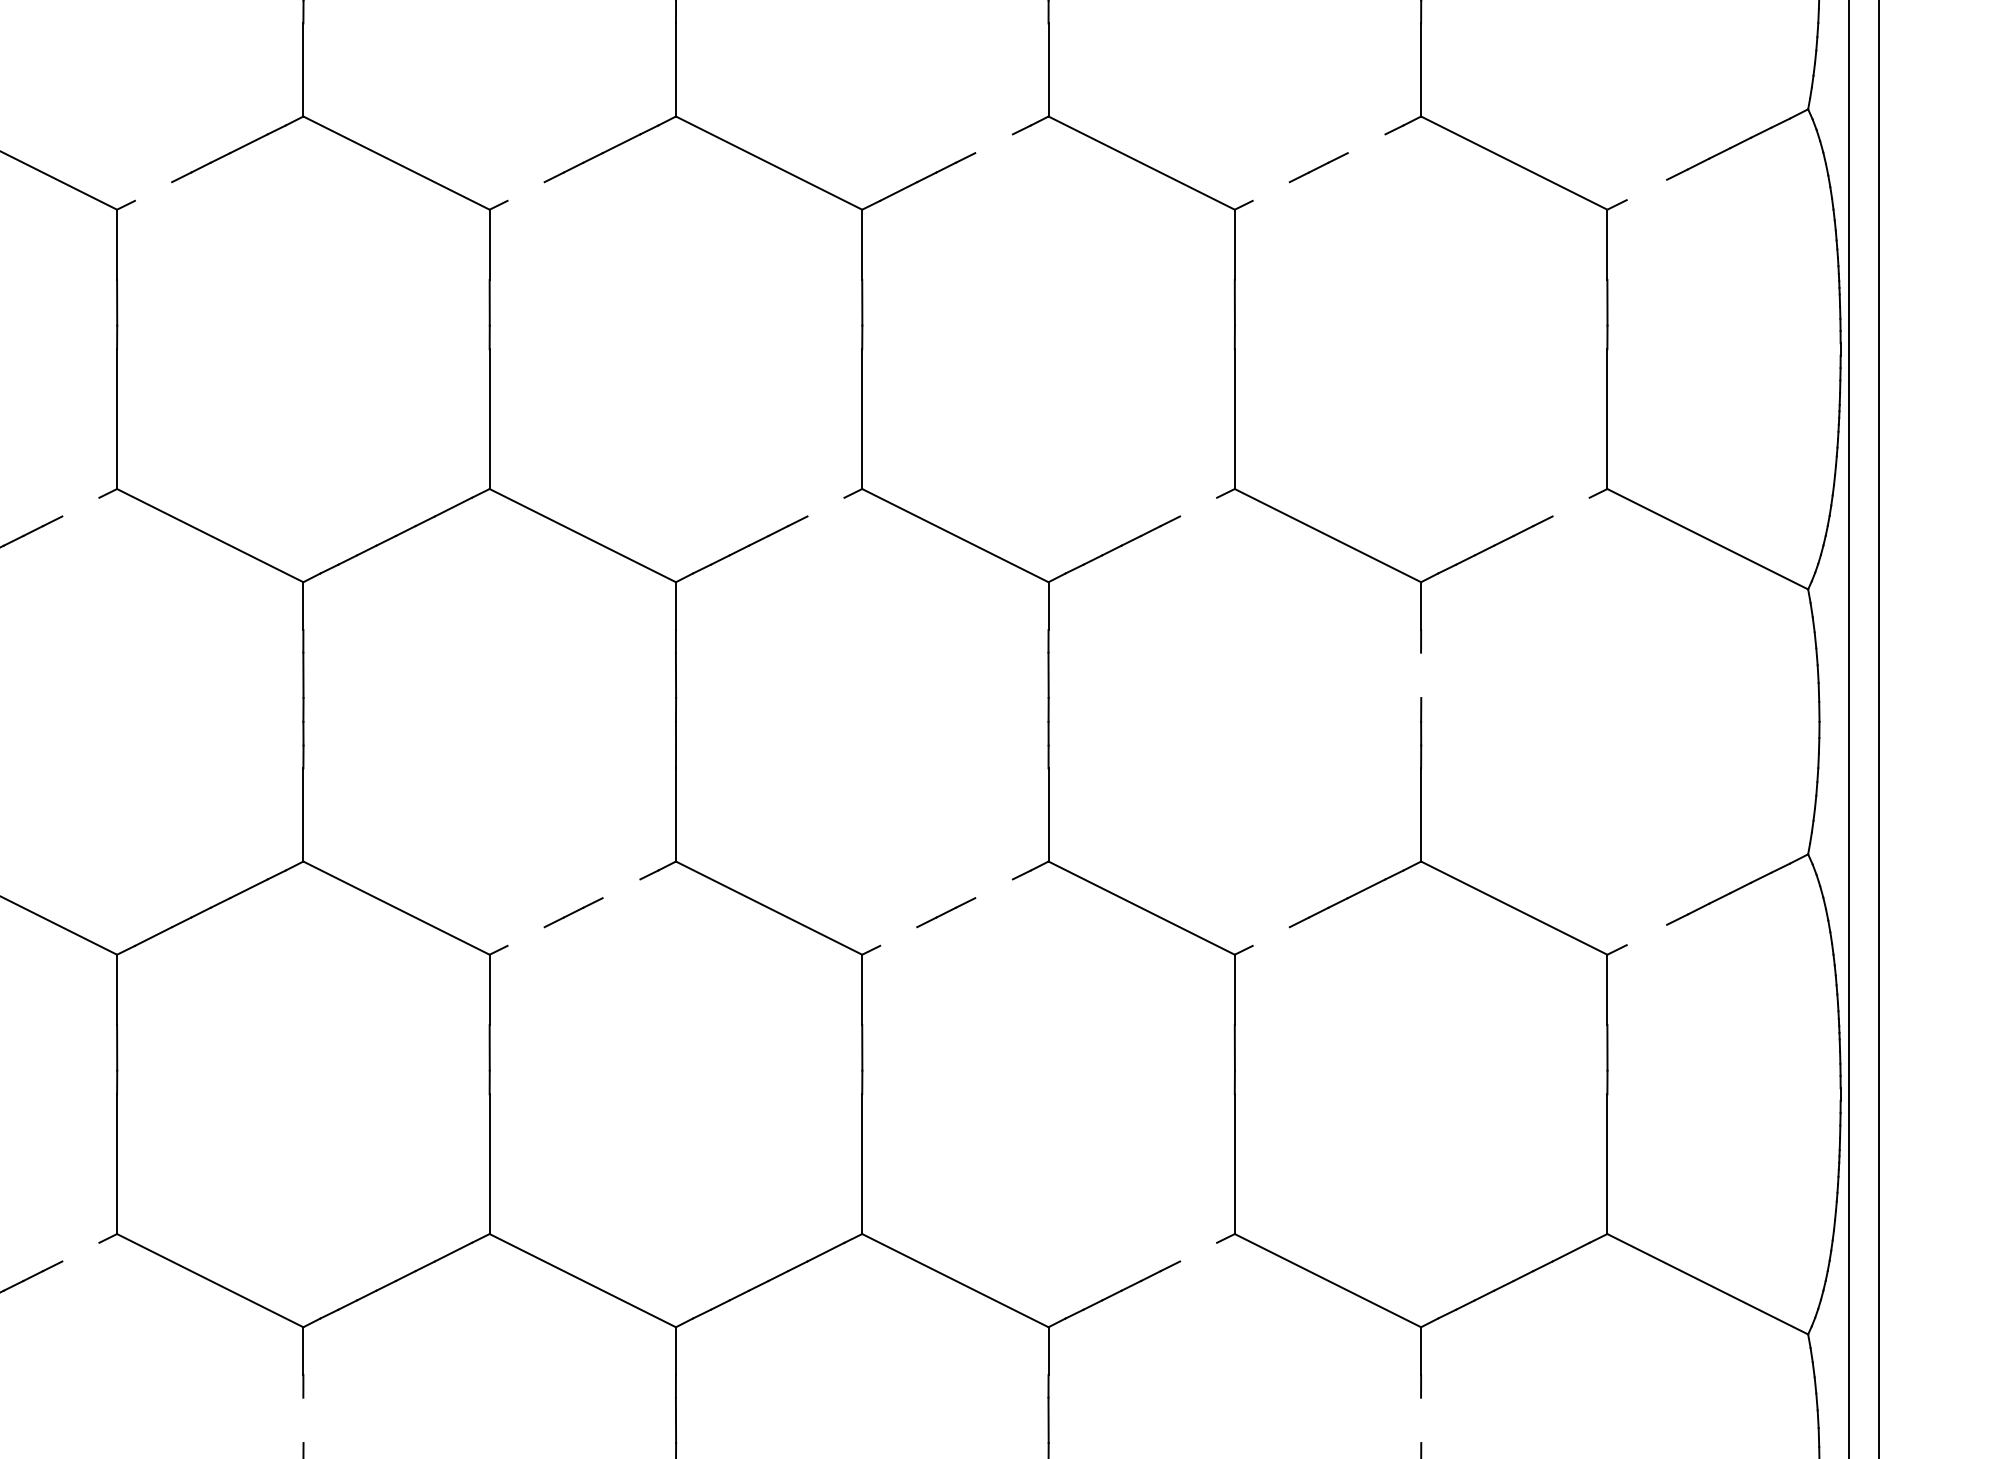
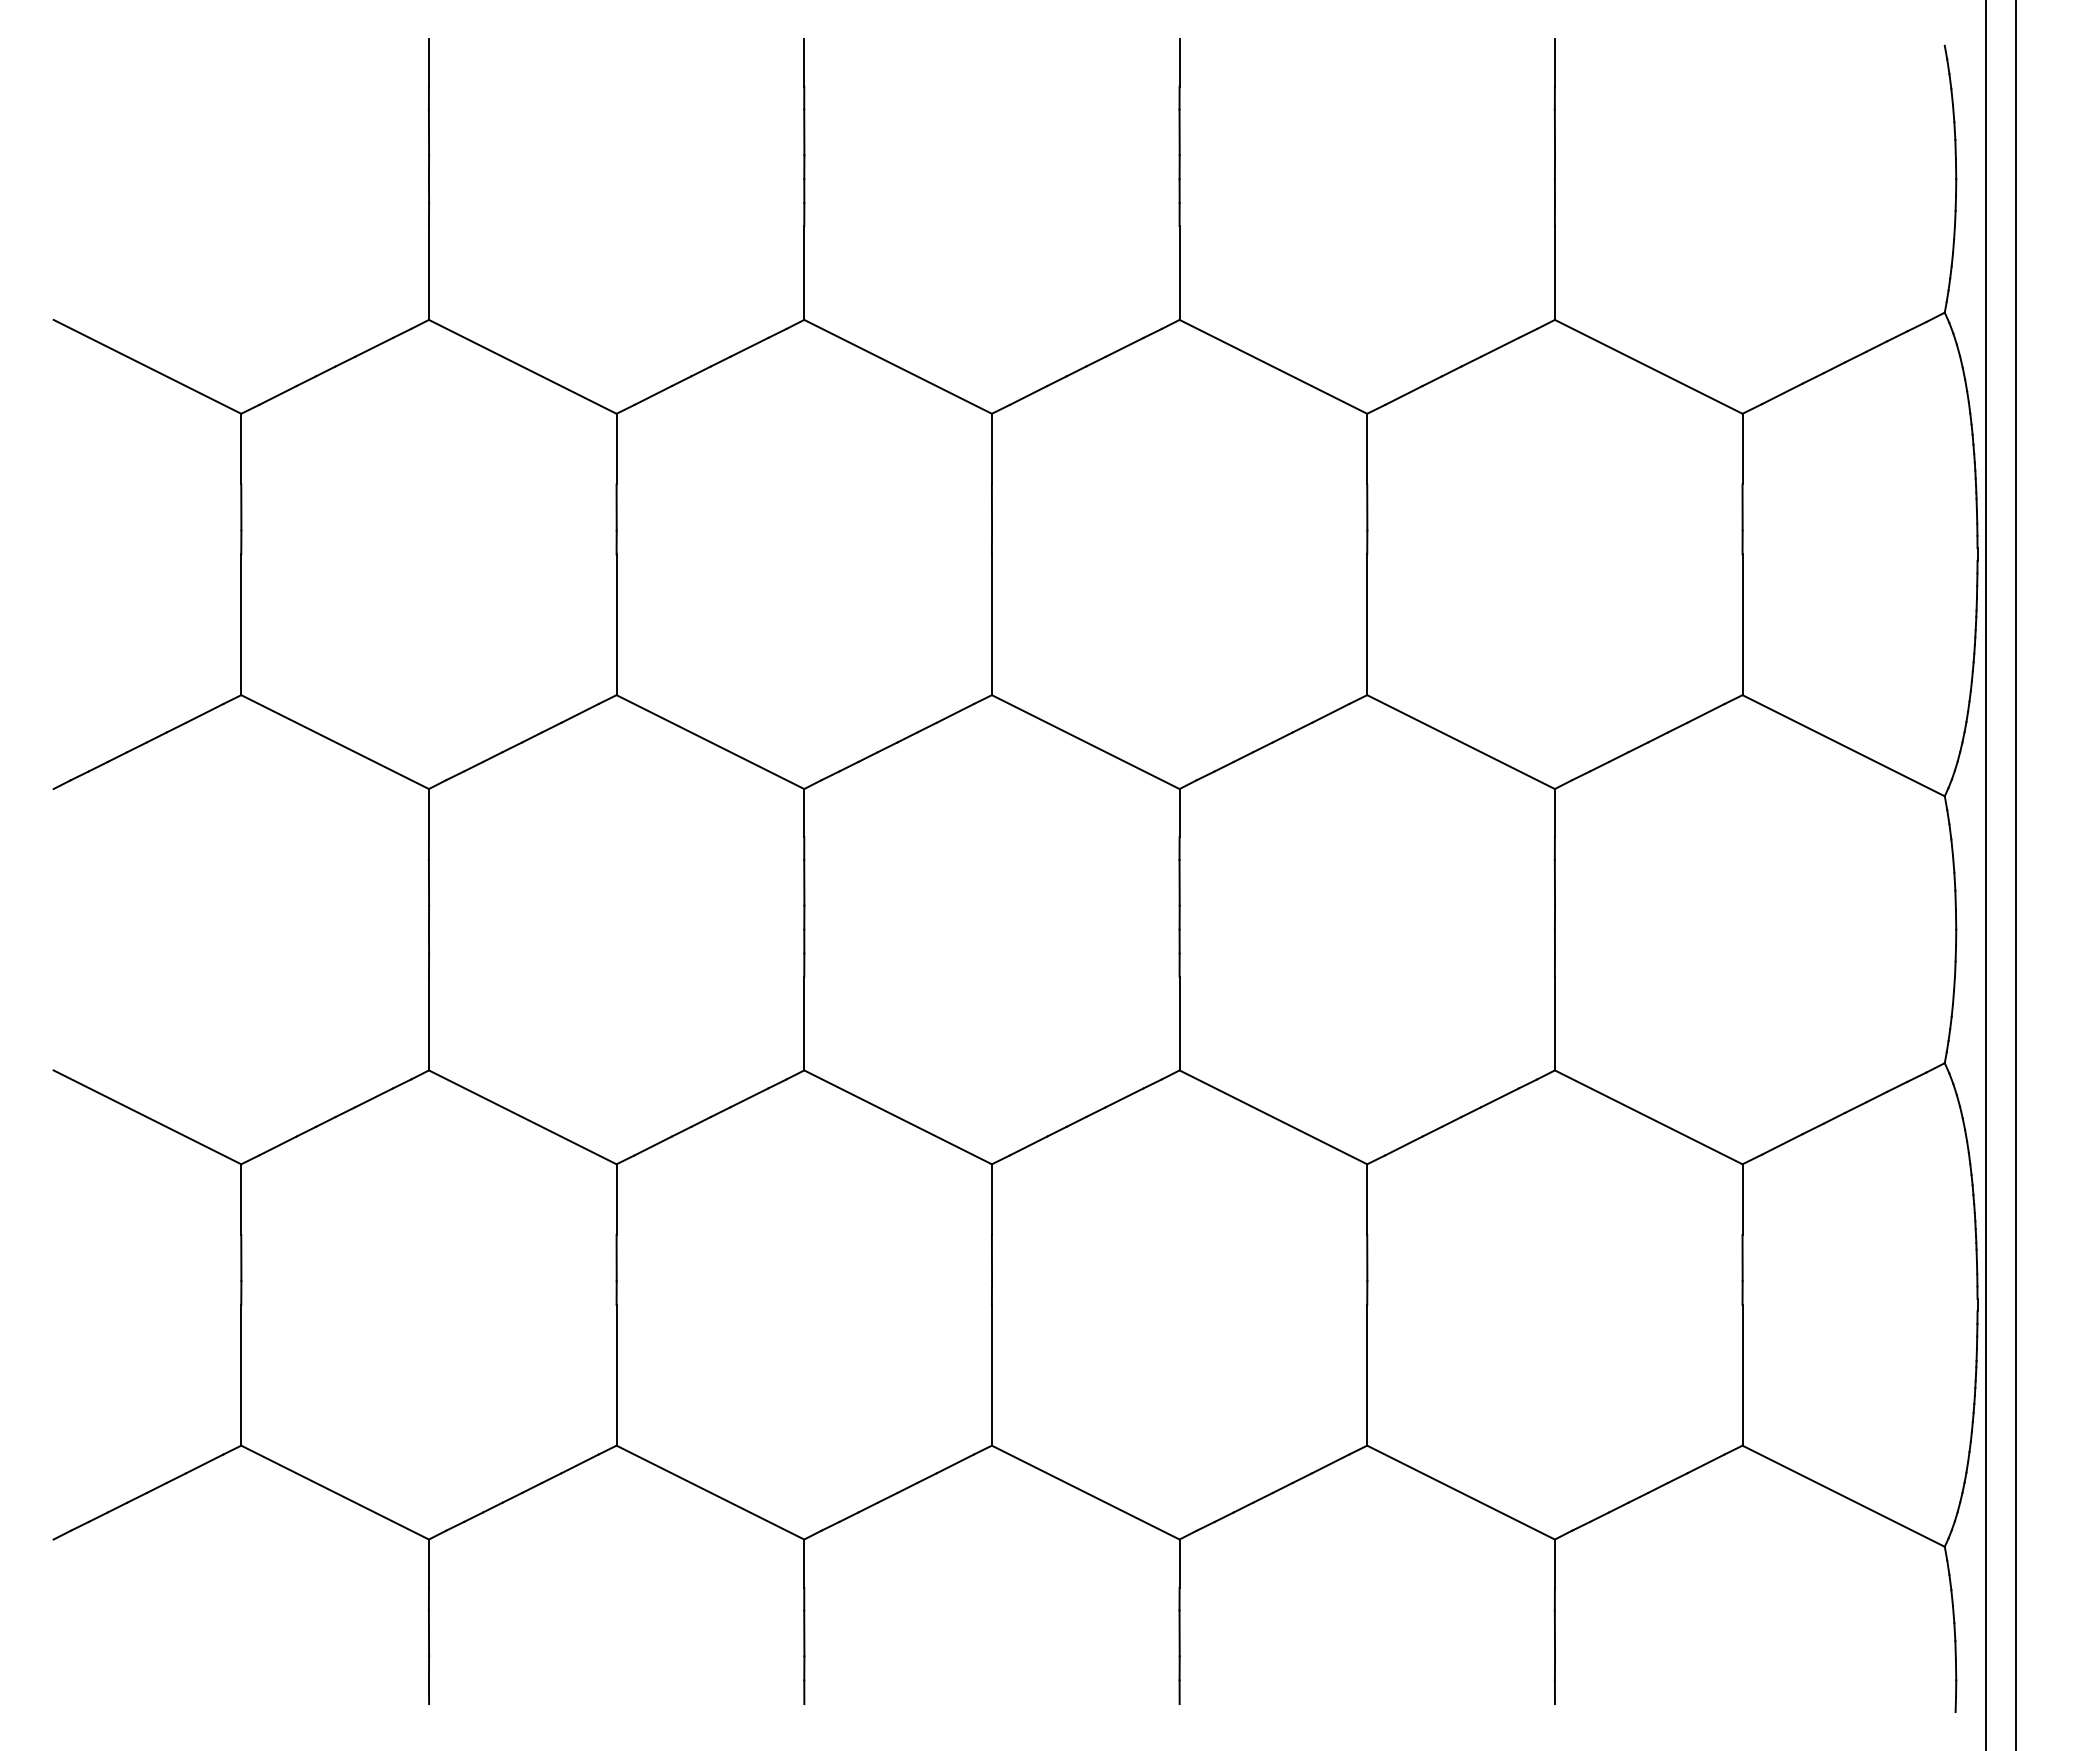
line: (993, 142) -> (1124, 346), added
line: (1367, 142) -> (1500, 346), added
line: (1647, 189) -> (1782, 393), added
line: (153, 191) -> (277, 395), added
line: (526, 191) -> (653, 395), added
line: (1270, 191) -> (1403, 395), added
line: (80, 506) -> (204, 712), added
line: (826, 506) -> (955, 712), added
line: (1198, 506) -> (1330, 712), added
line: (1570, 506) -> (1705, 712), added
line: (1420, 675) -> (1554, 882), added
line: (621, 888) -> (749, 1097), added
line: (993, 888) -> (1124, 1097), added
line: (1647, 935) -> (1782, 1144), added
line: (526, 936) -> (653, 1145), added
line: (898, 936) -> (1028, 1145), added
line: (1270, 936) -> (1403, 1145), added
line: (80, 1251) -> (204, 1463), added
line: (1198, 1251) -> (1330, 1463), added
line: (302, 1420) -> (428, 1633), added
line: (1420, 1420) -> (1554, 1633), added

